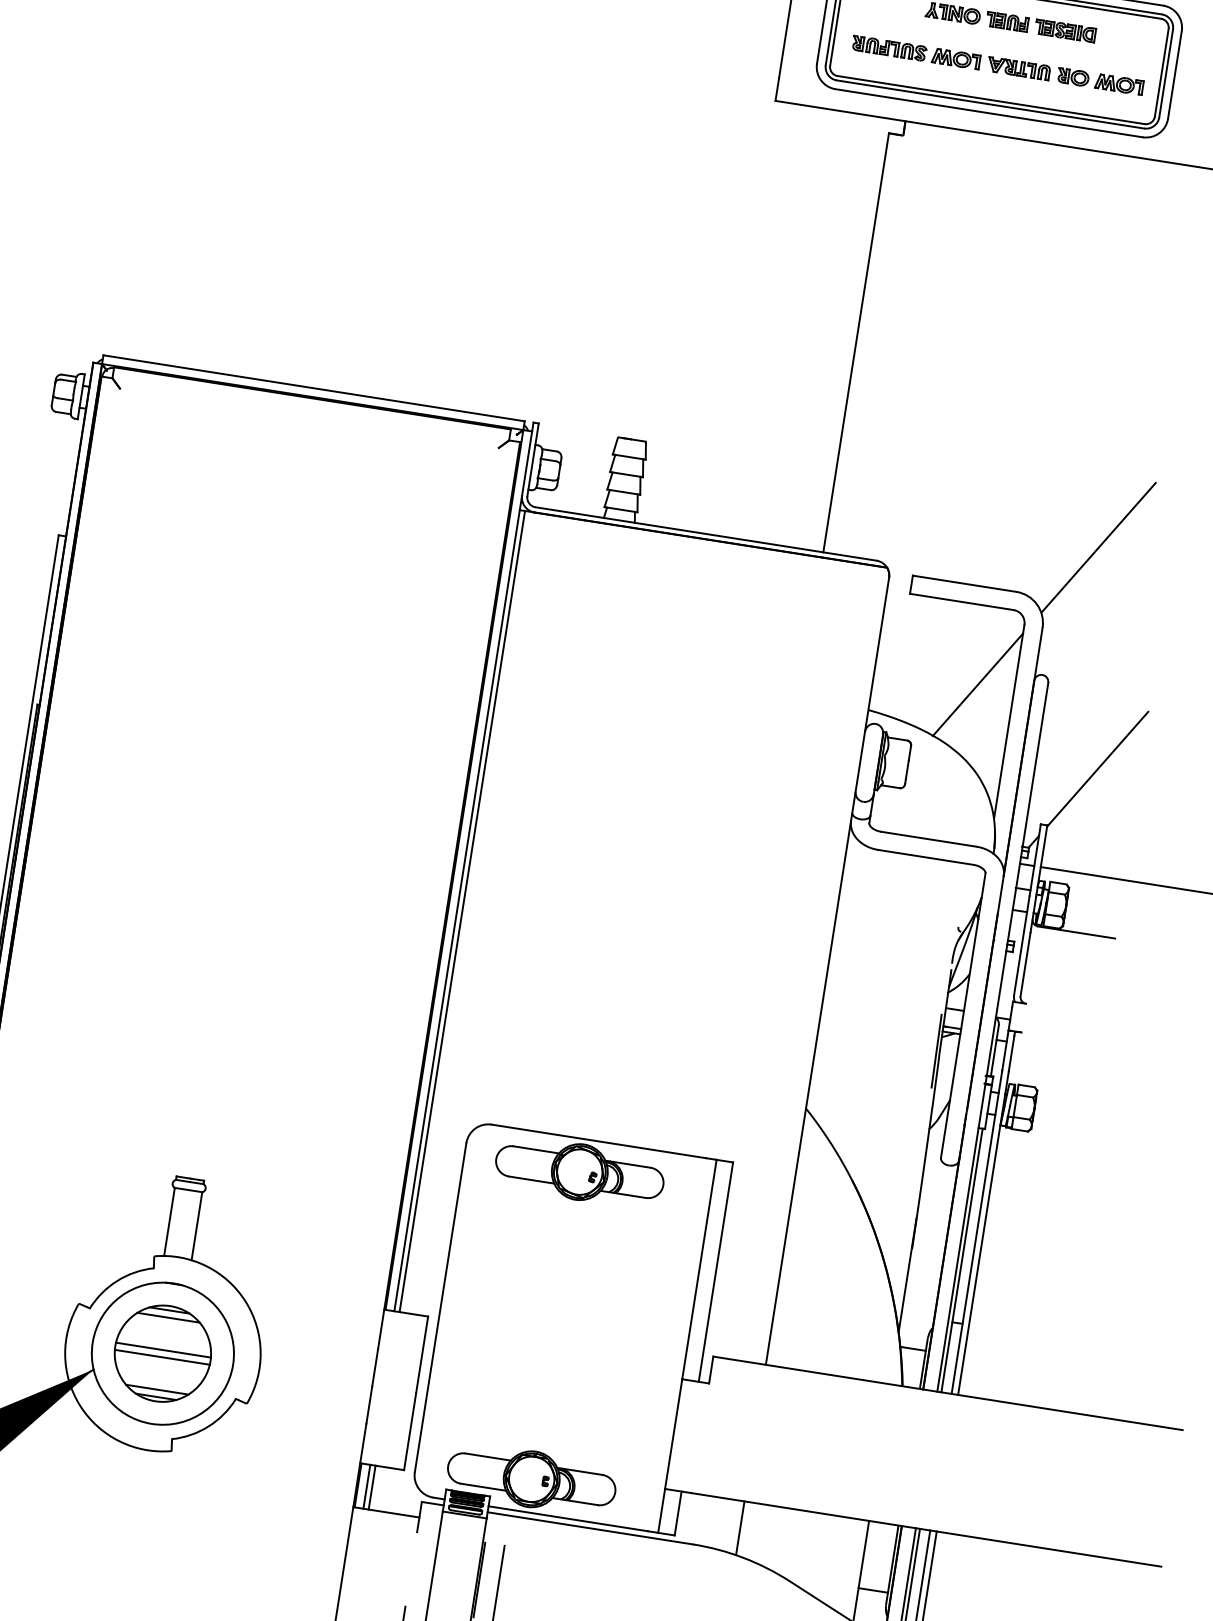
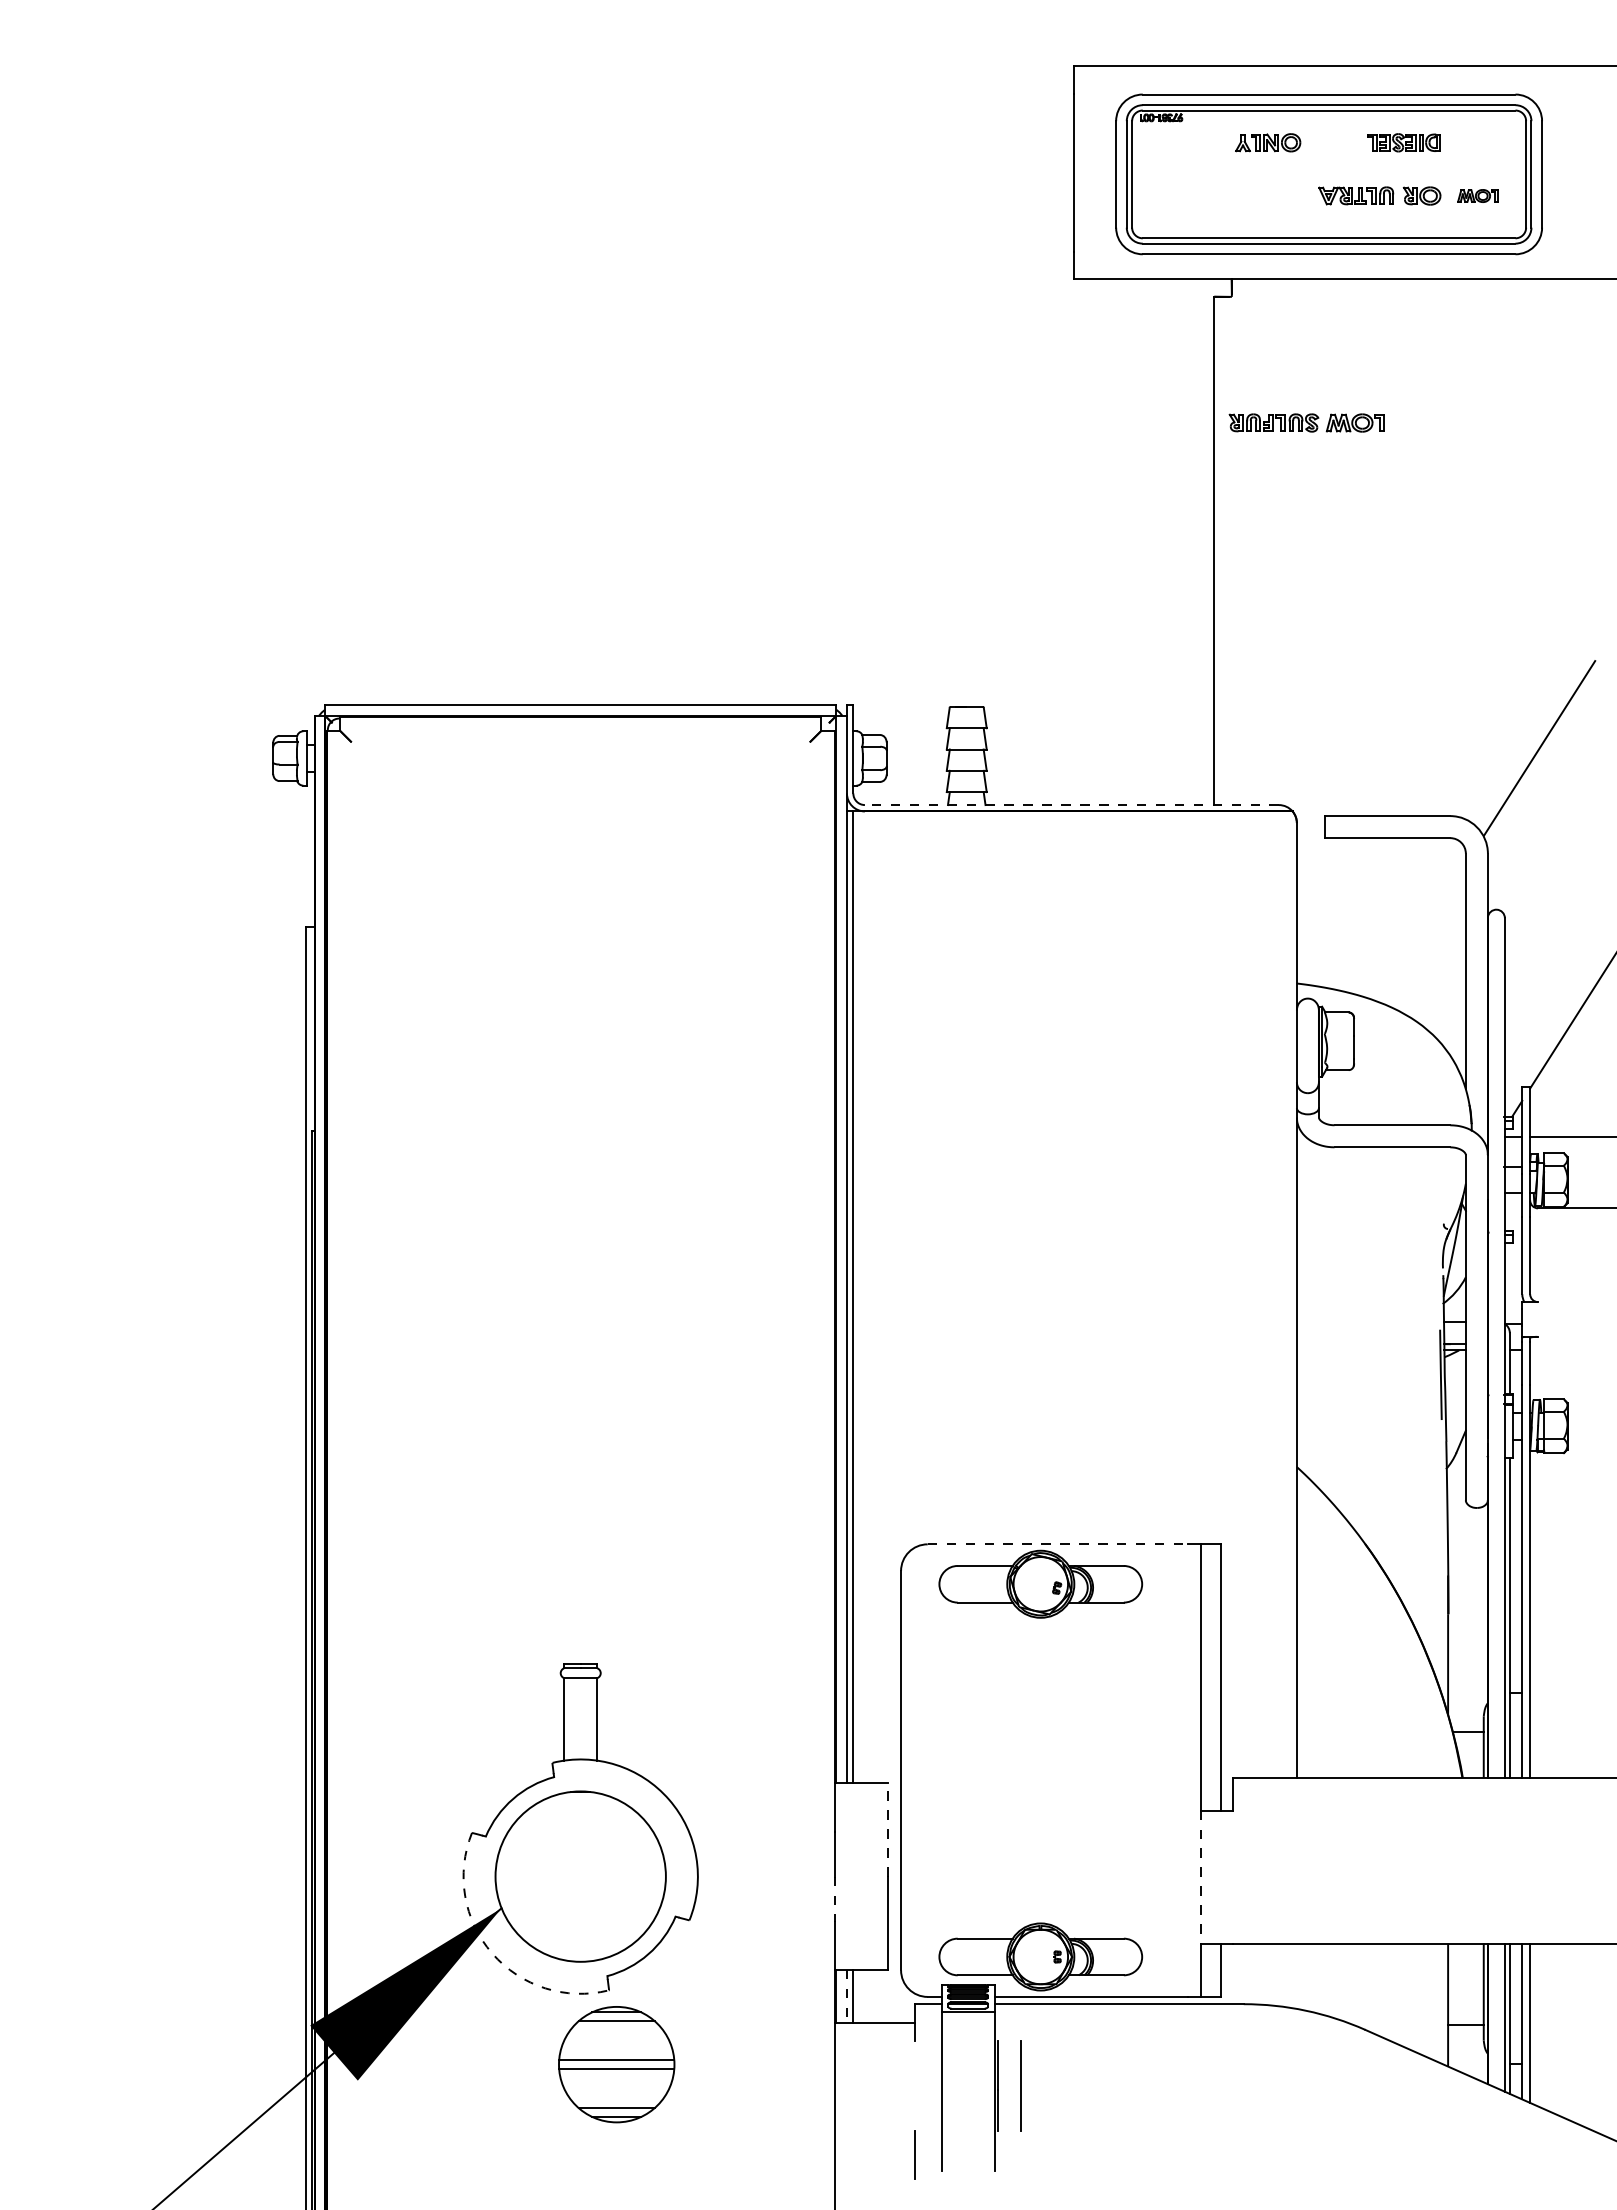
part: (1007, 21) -> (1333, 142), removed
part: (916, 52) -> (1306, 422), moved
part: (1118, 83) -> (1477, 195), size x0.7
line: (705, 534) -> (1071, 805), solid -> dashed
line: (977, 684) -> (1421, 933), removed
line: (599, 1141) -> (1058, 1544), solid -> dashed
part: (162, 1353) -> (616, 2064), moved
line: (421, 1355) -> (887, 1830), solid -> dashed
arc: (80, 1405) -> (492, 1953), solid -> dashed
line: (369, 1405) -> (834, 1899), solid -> dashed
line: (673, 1434) -> (1200, 1877), solid -> dashed
line: (366, 1486) -> (846, 1996), solid -> dashed
line: (740, 1527) -> (1296, 1975), removed

